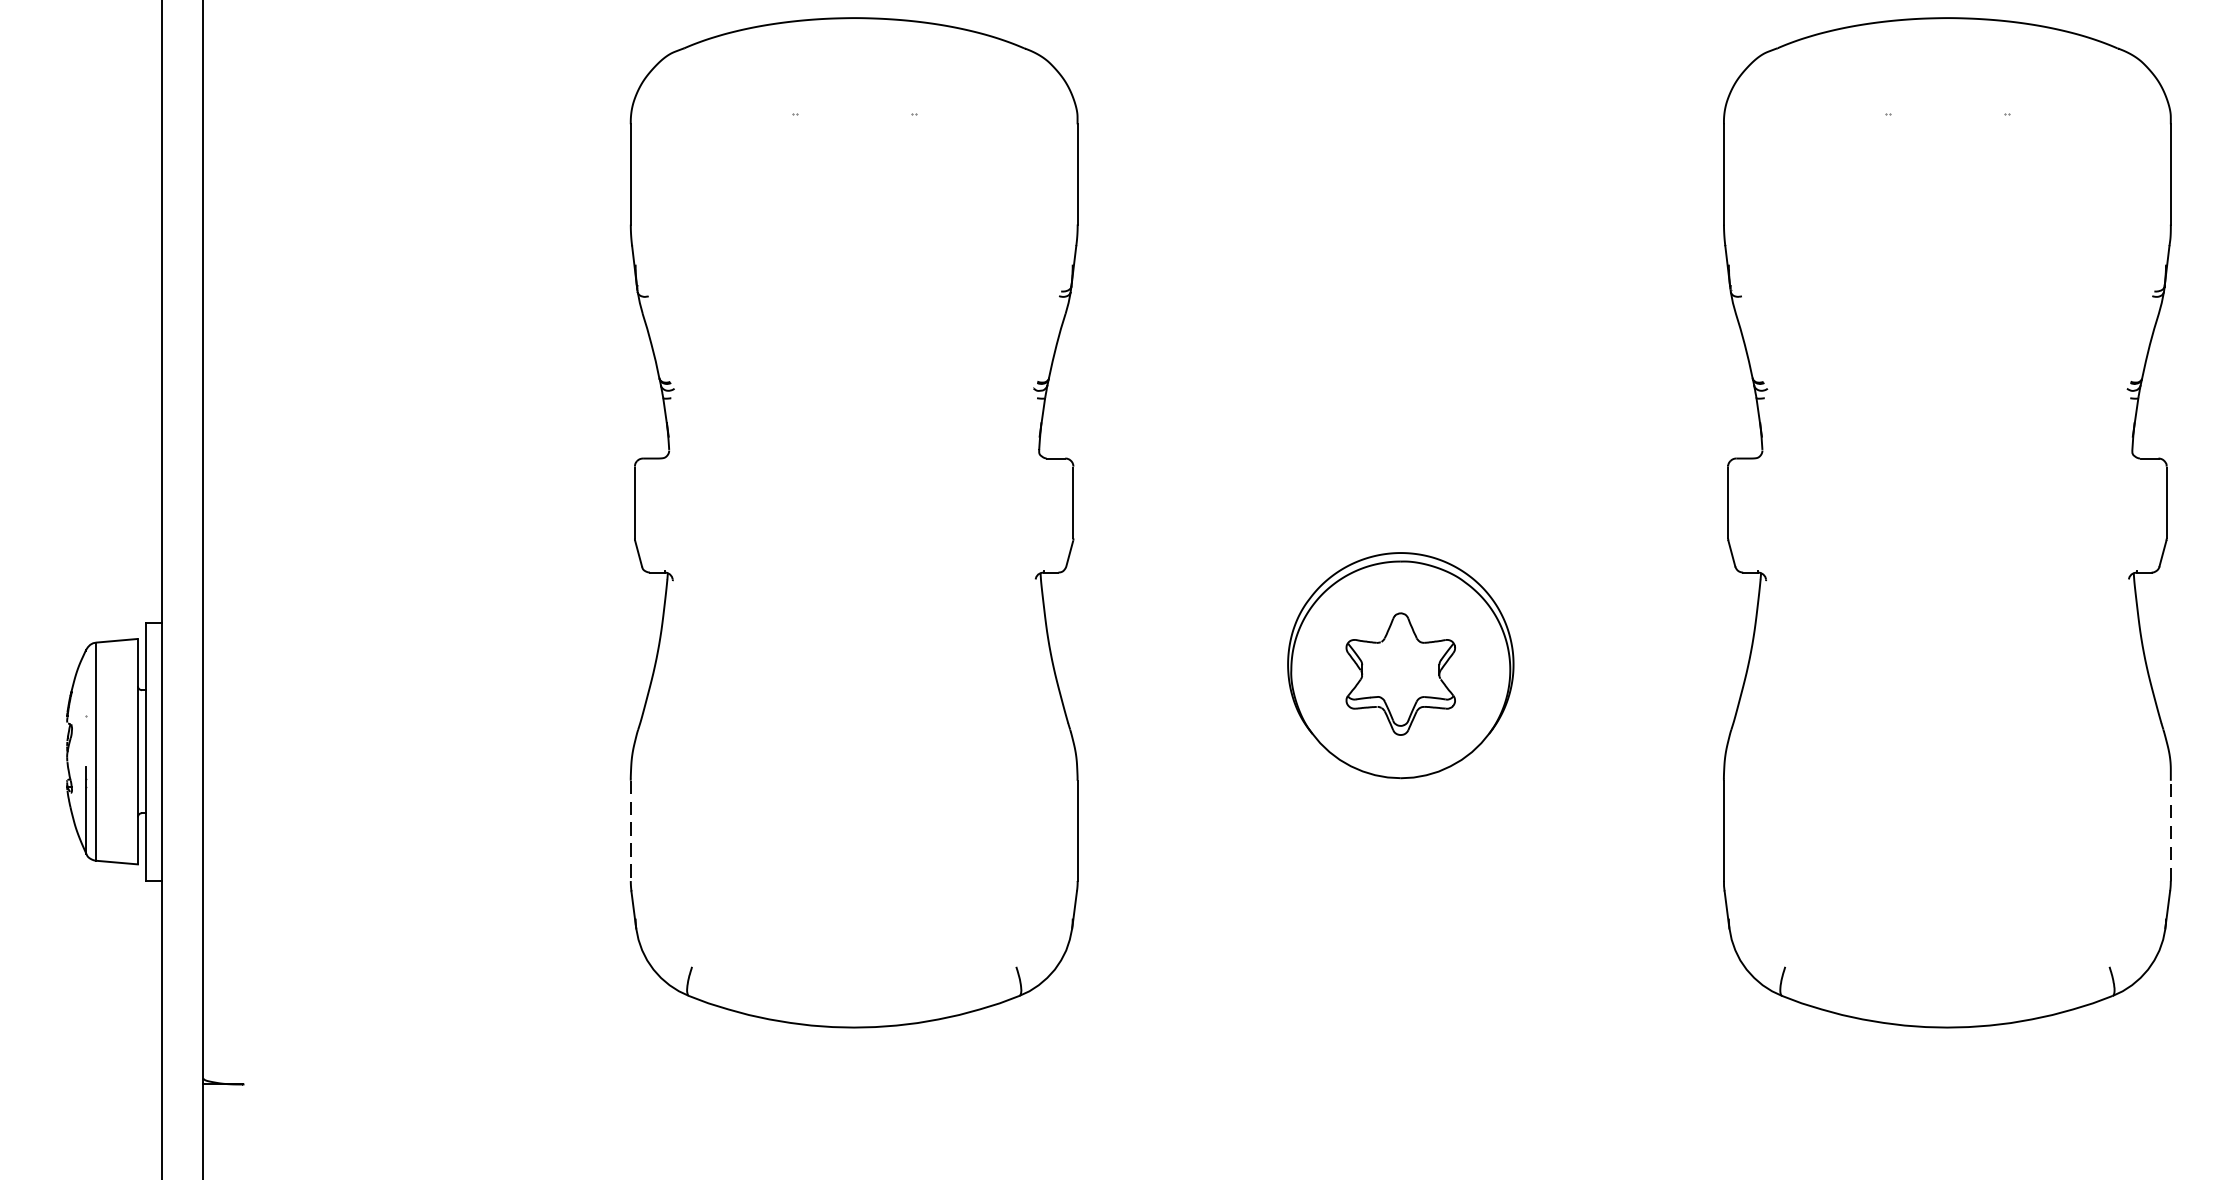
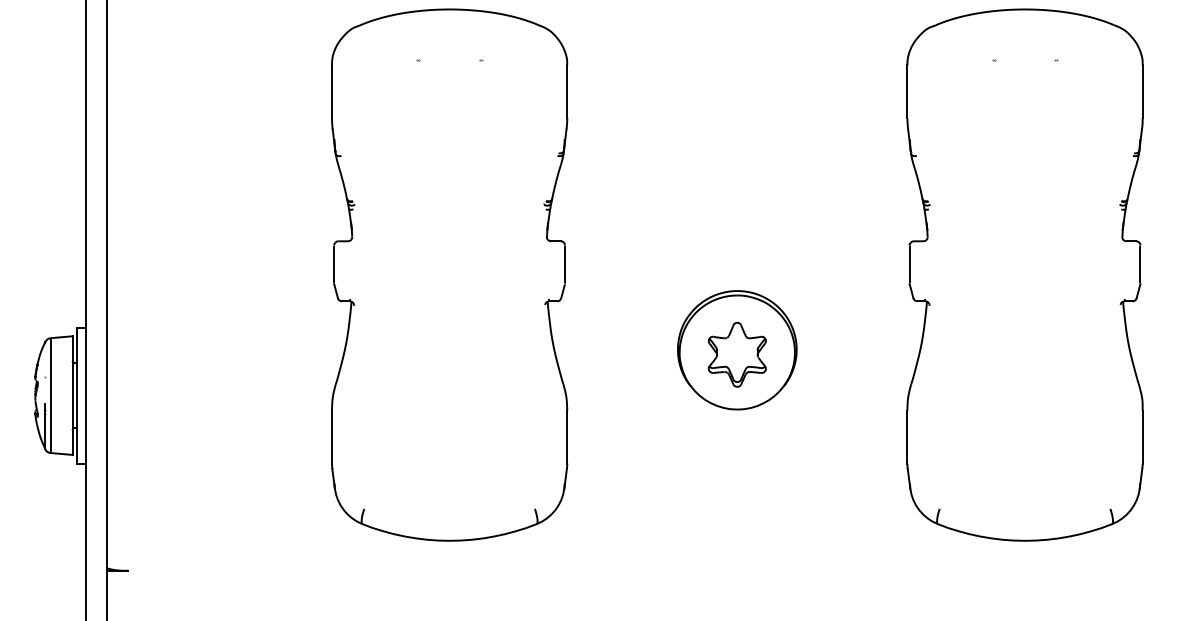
line: (2170, 829) -> (1142, 436), dashed -> solid
line: (631, 831) -> (332, 437), dashed -> solid

